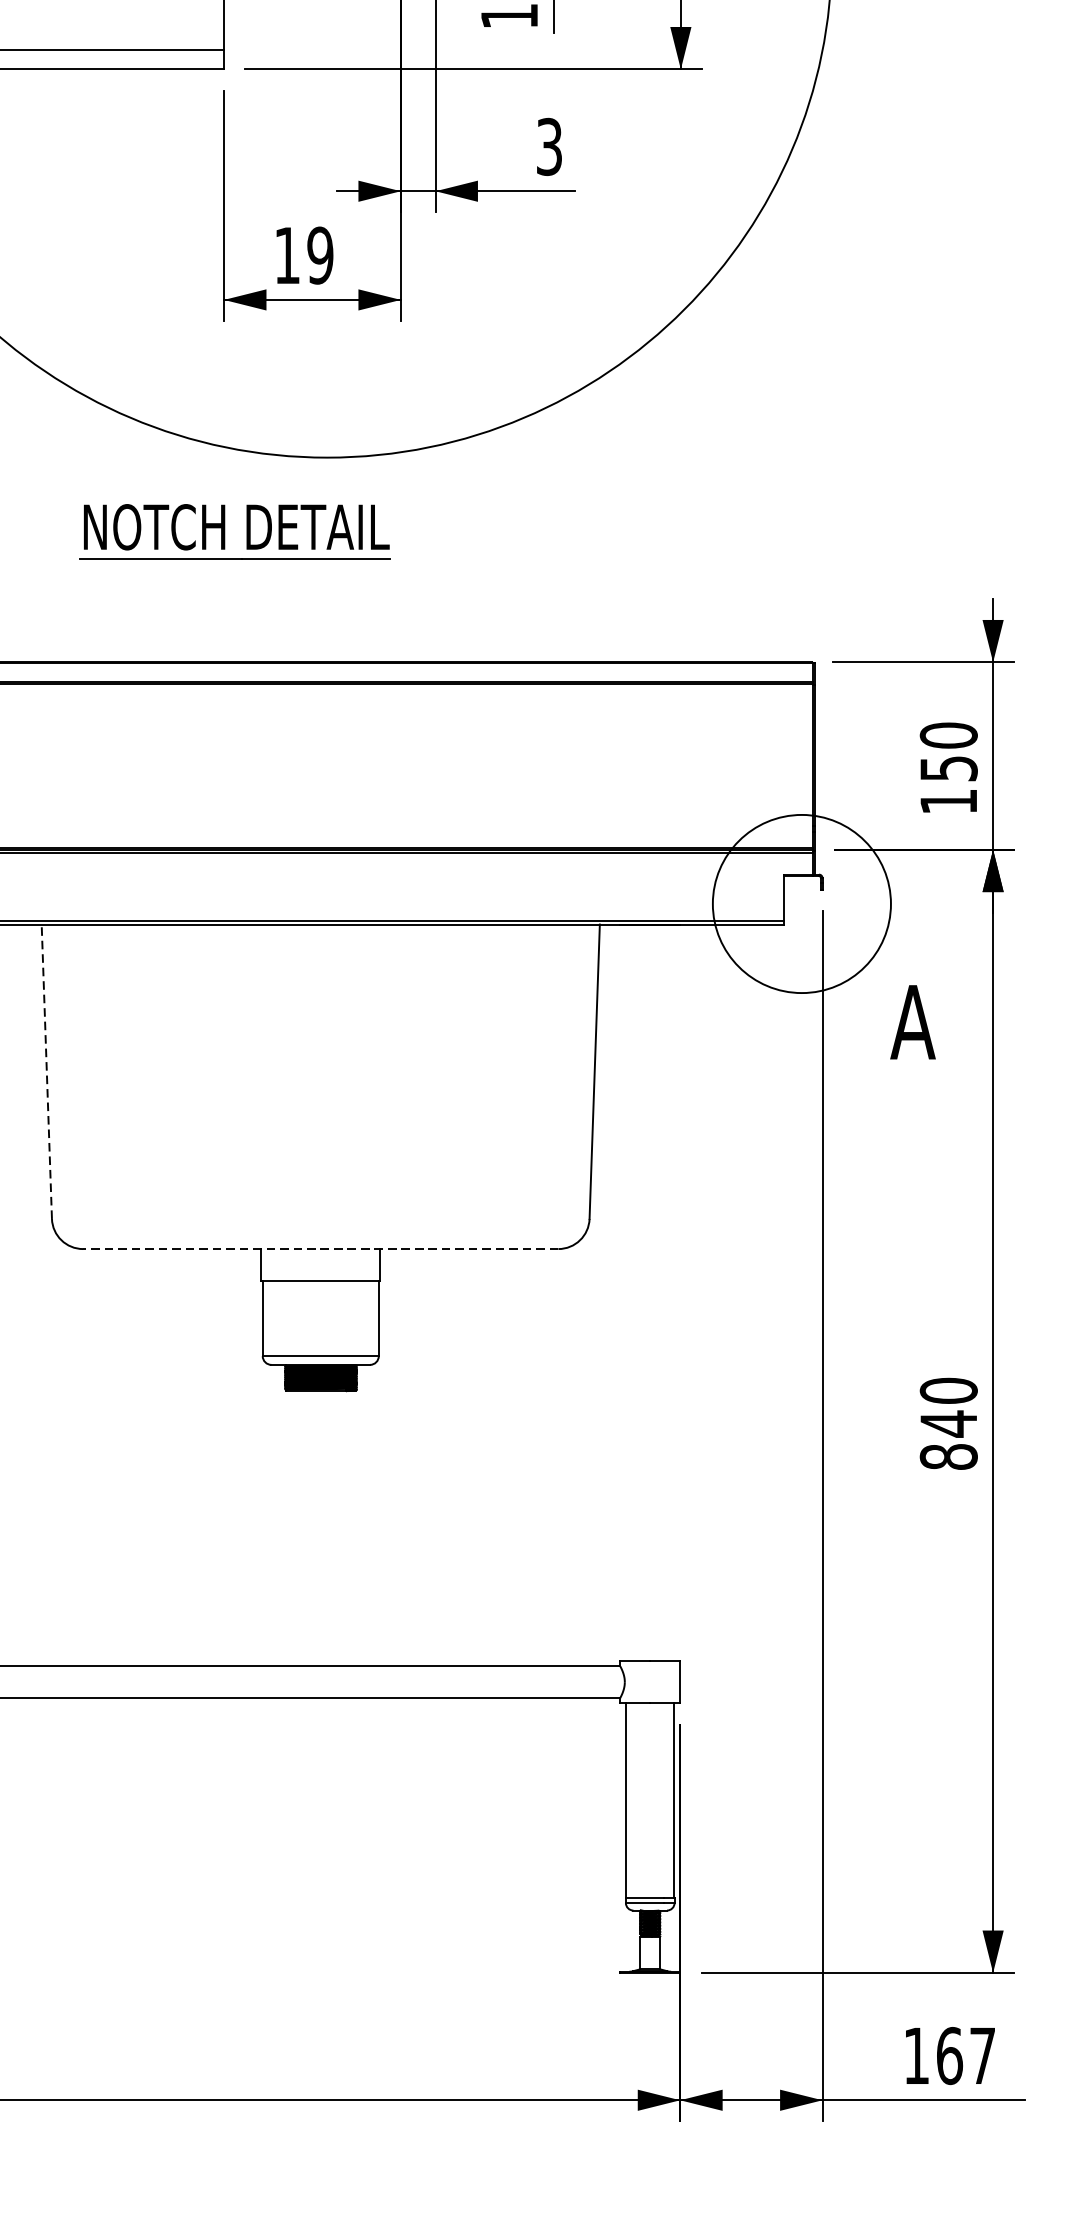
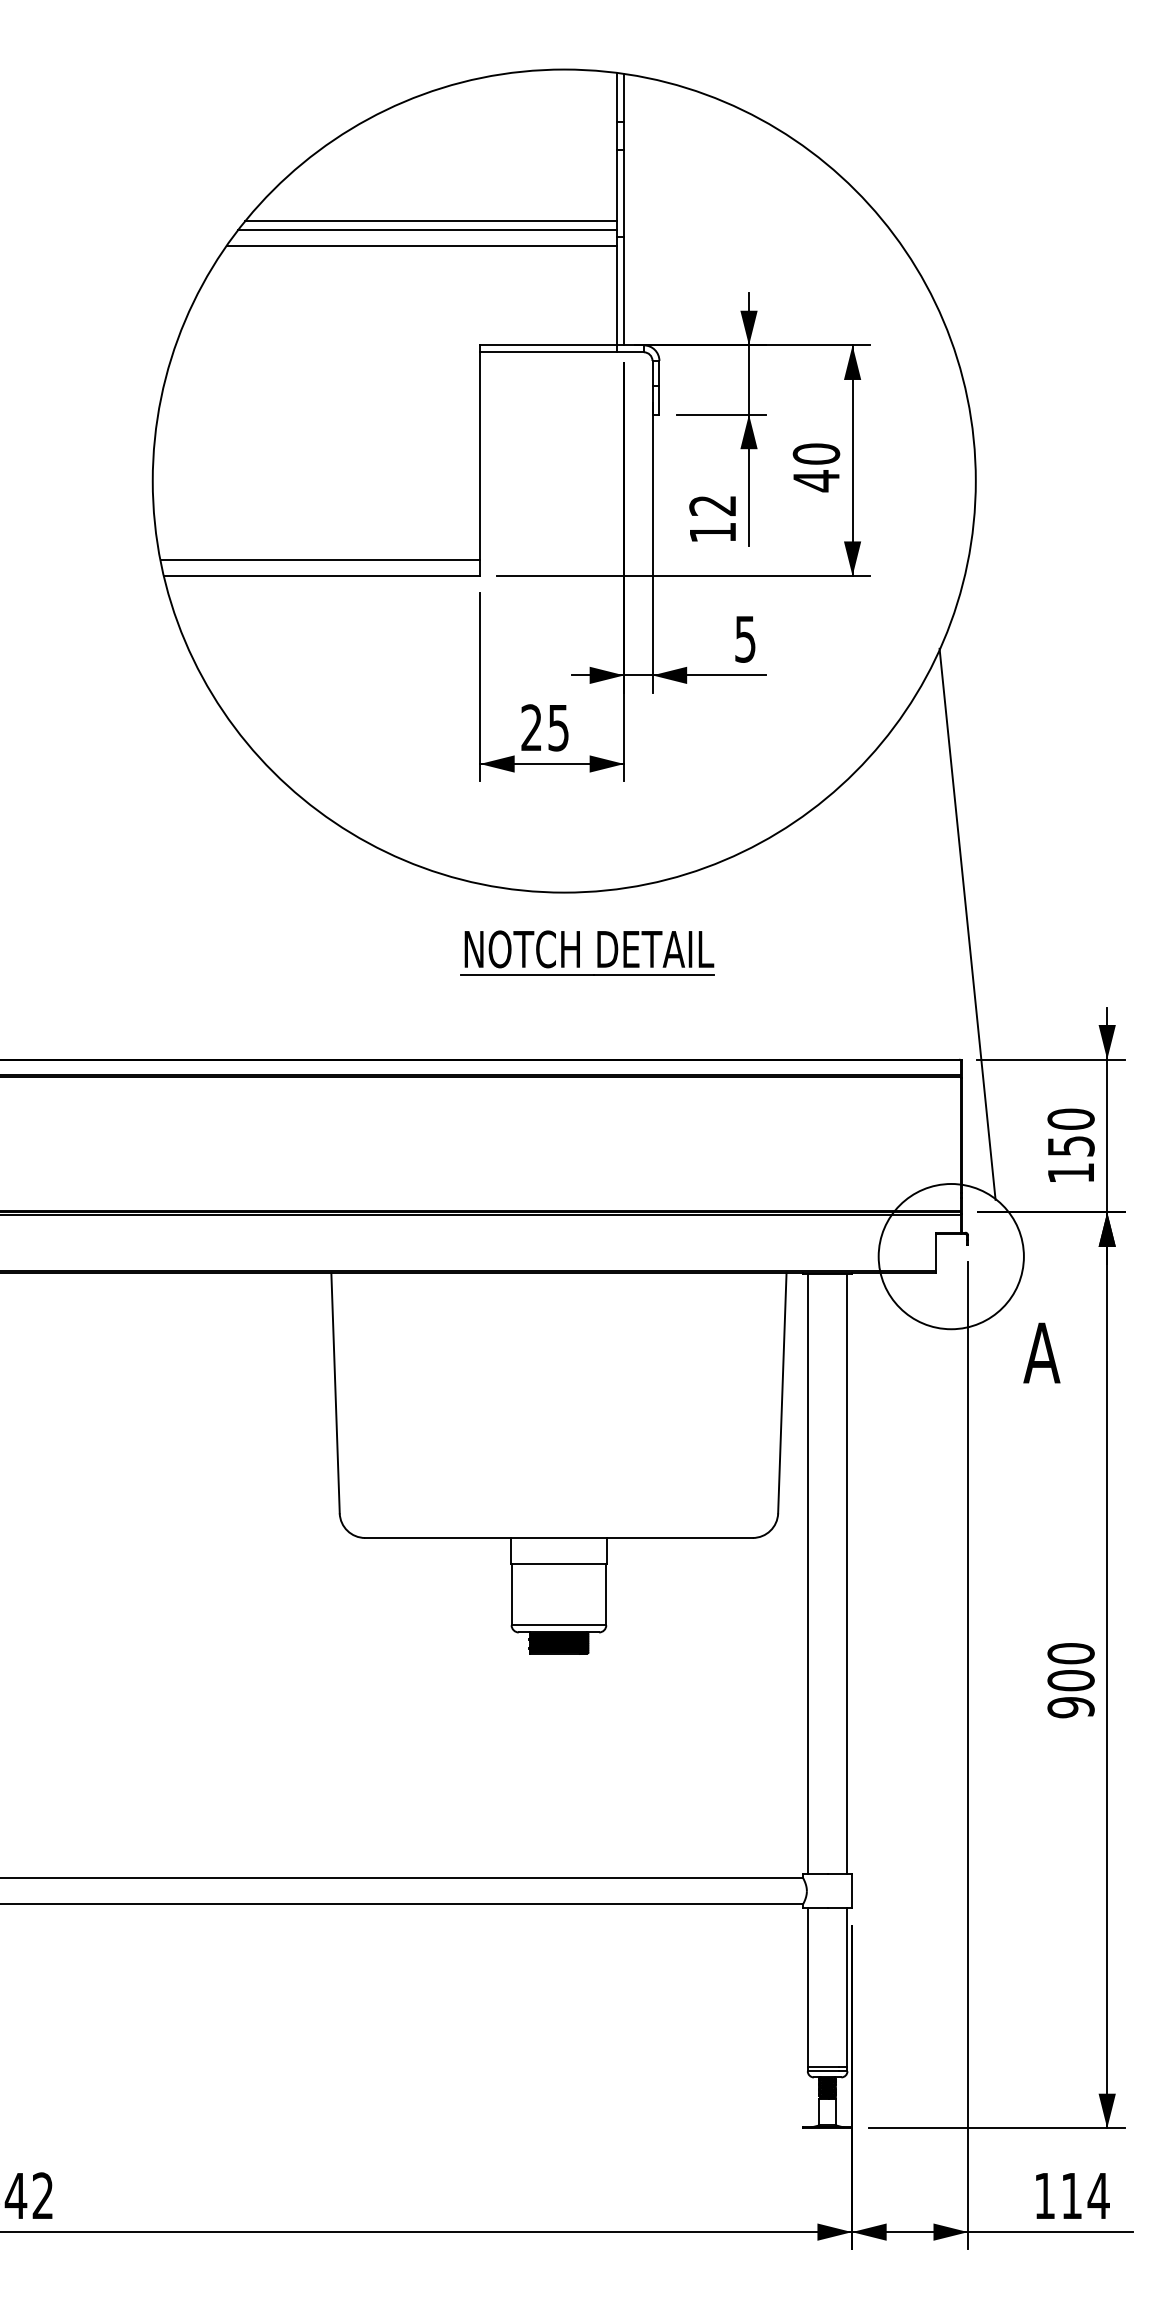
text: (549, 146) -> (745, 638), 3 -> 5
text: (304, 255) -> (545, 727), 19 -> 25
line: (821, 495) -> (967, 923), added
part: (224, 531) -> (579, 952), moved
line: (46, 1070) -> (335, 1392), dashed -> solid
line: (320, 1249) -> (558, 1538), dashed -> solid
line: (626, 1292) -> (808, 1573), added
line: (674, 1292) -> (847, 1573), added
text: (948, 1439) -> (1070, 1693), 840 -> 900
text: (966, 2055) -> (1085, 2195), 167 -> 114

